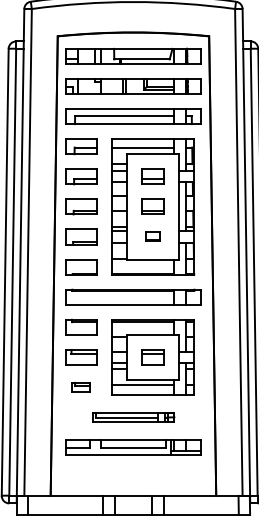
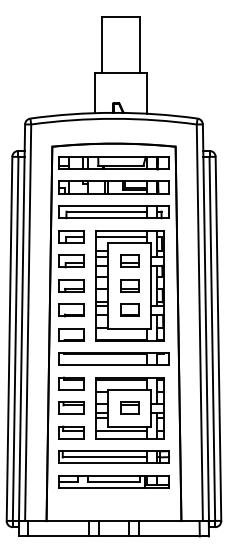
part: (152, 236) -> (129, 309), size x1.67
part: (81, 387) -> (71, 432), size x1.67
part: (134, 416) -> (114, 456), size x1.67

